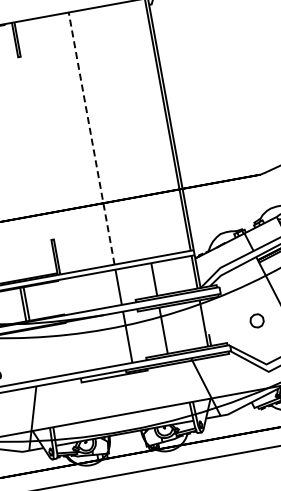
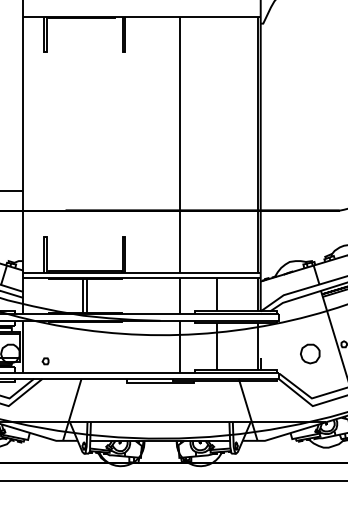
line: (91, 138) -> (180, 144), dashed -> solid
part: (257, 320) -> (310, 353), size x1.43

